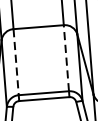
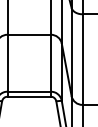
line: (65, 57) -> (50, 62), dashed -> solid
line: (16, 62) -> (7, 63), dashed -> solid

